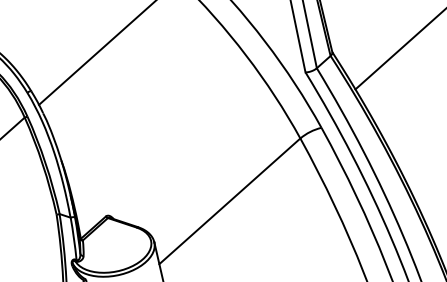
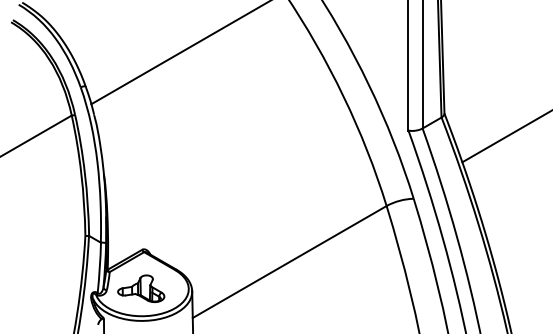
part: (111, 248) -> (141, 288), added

